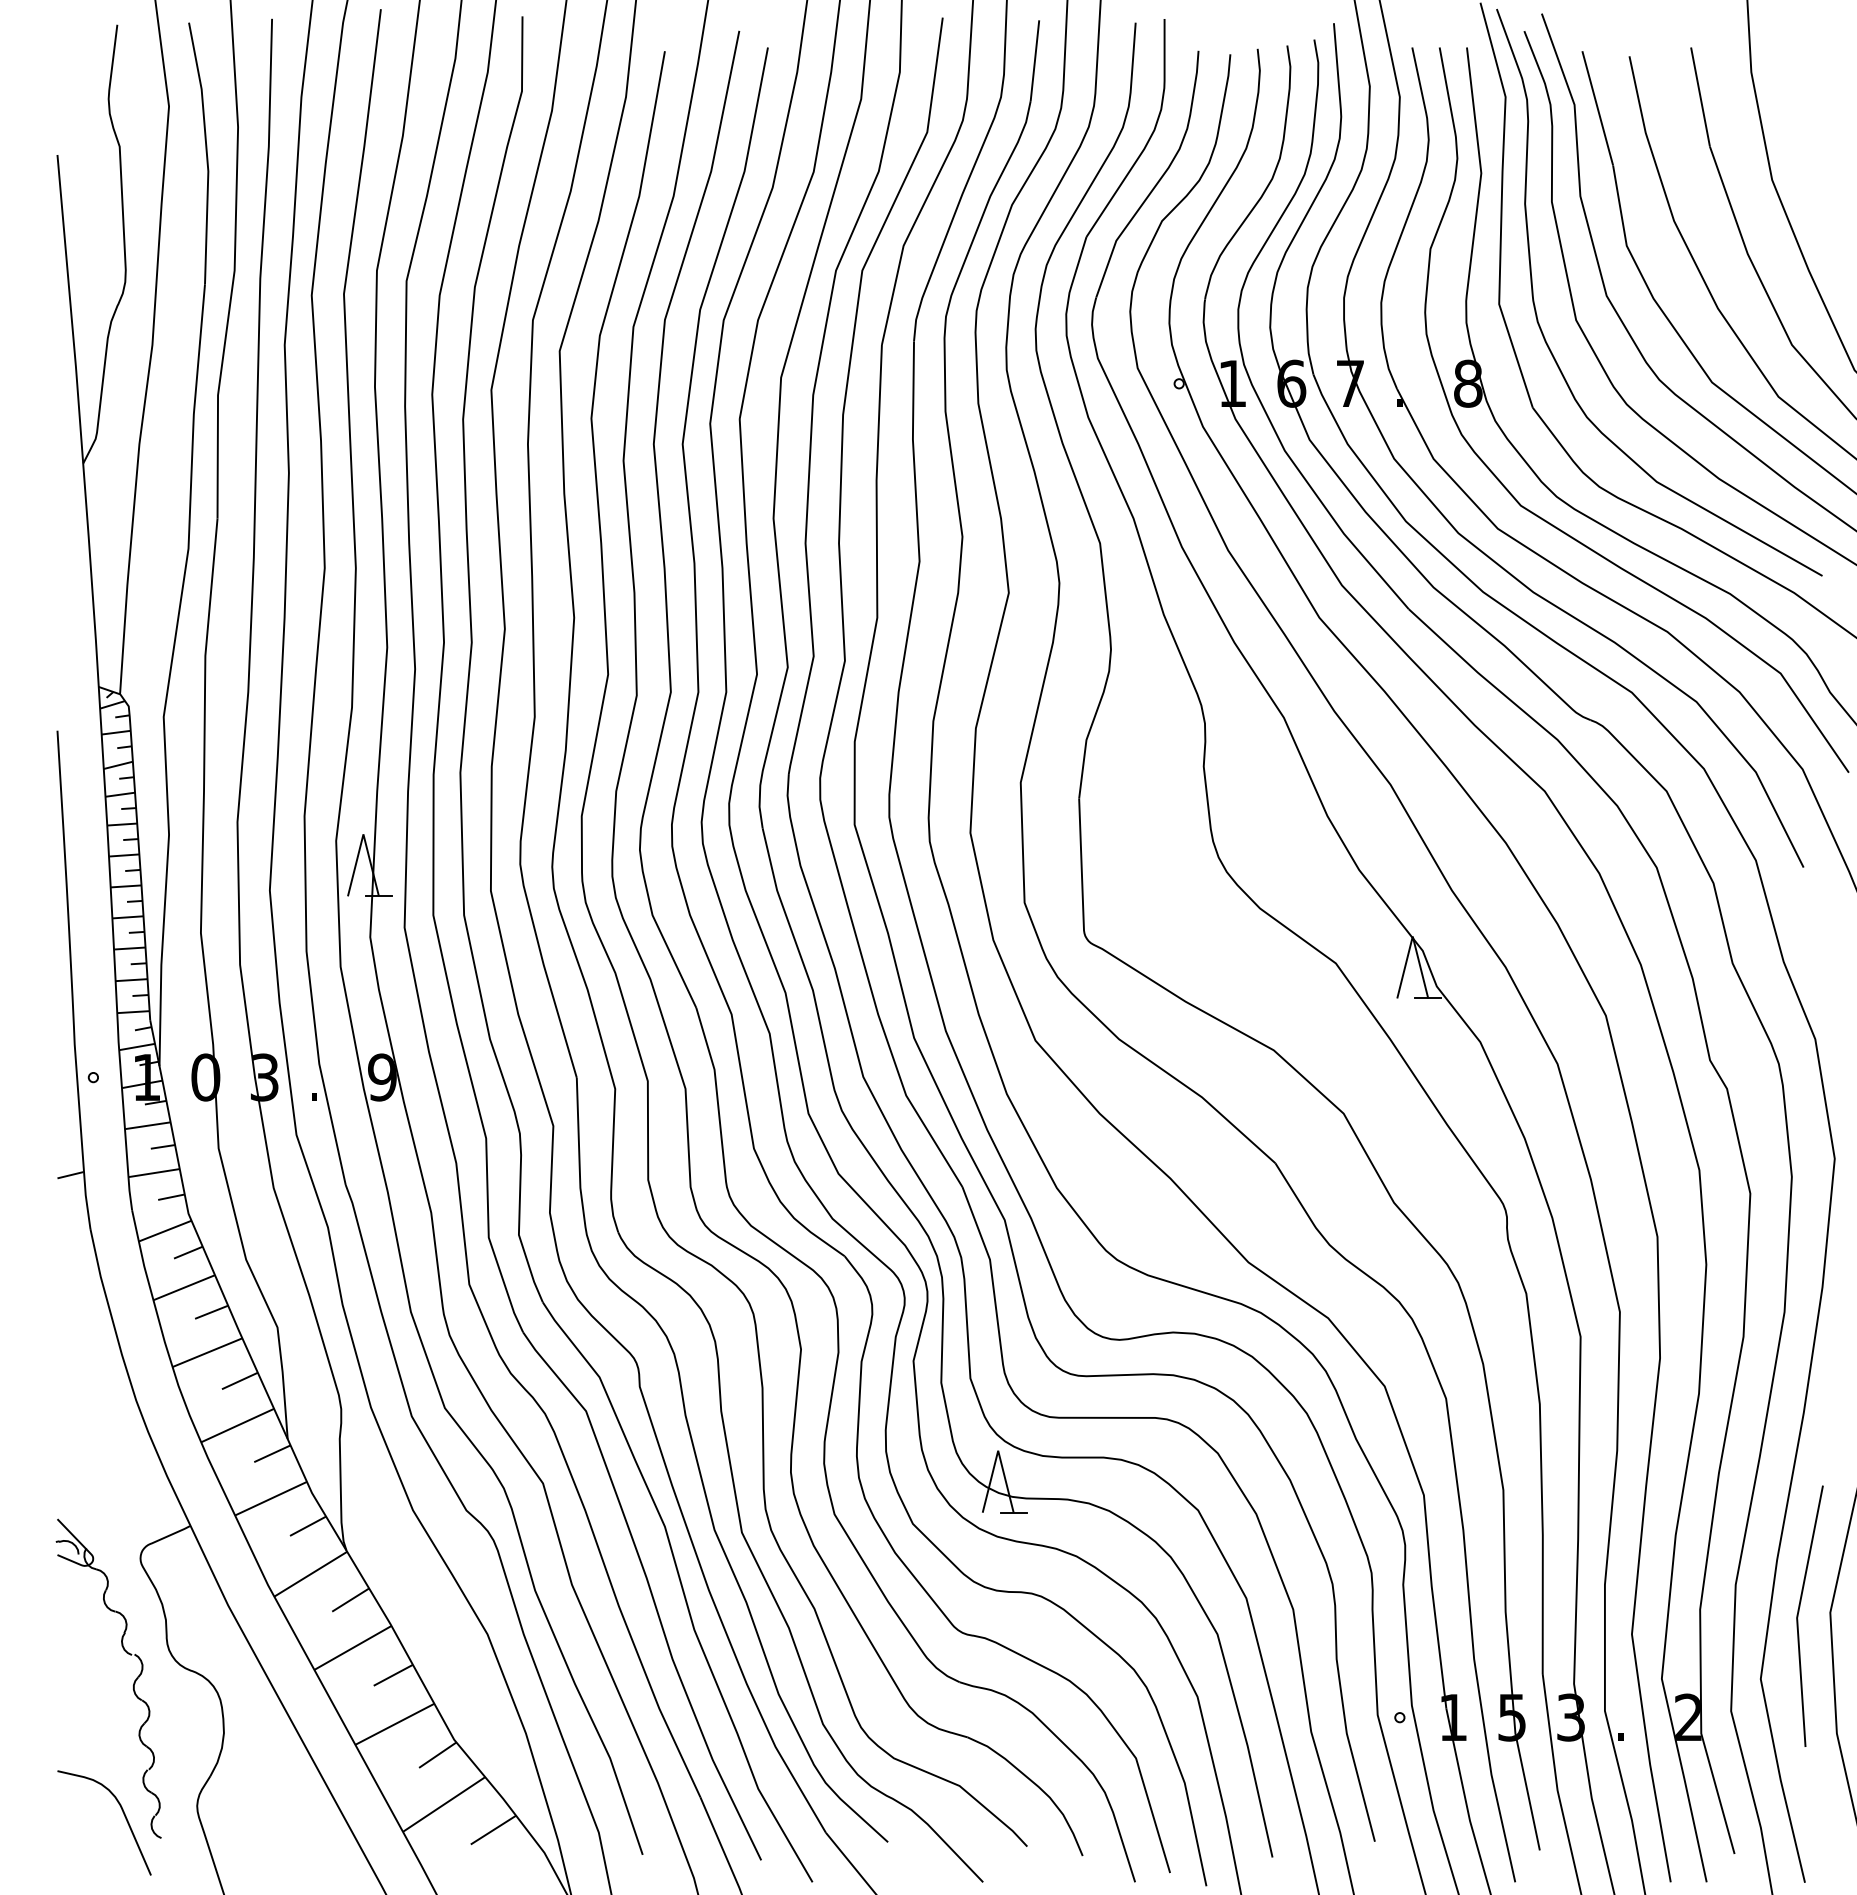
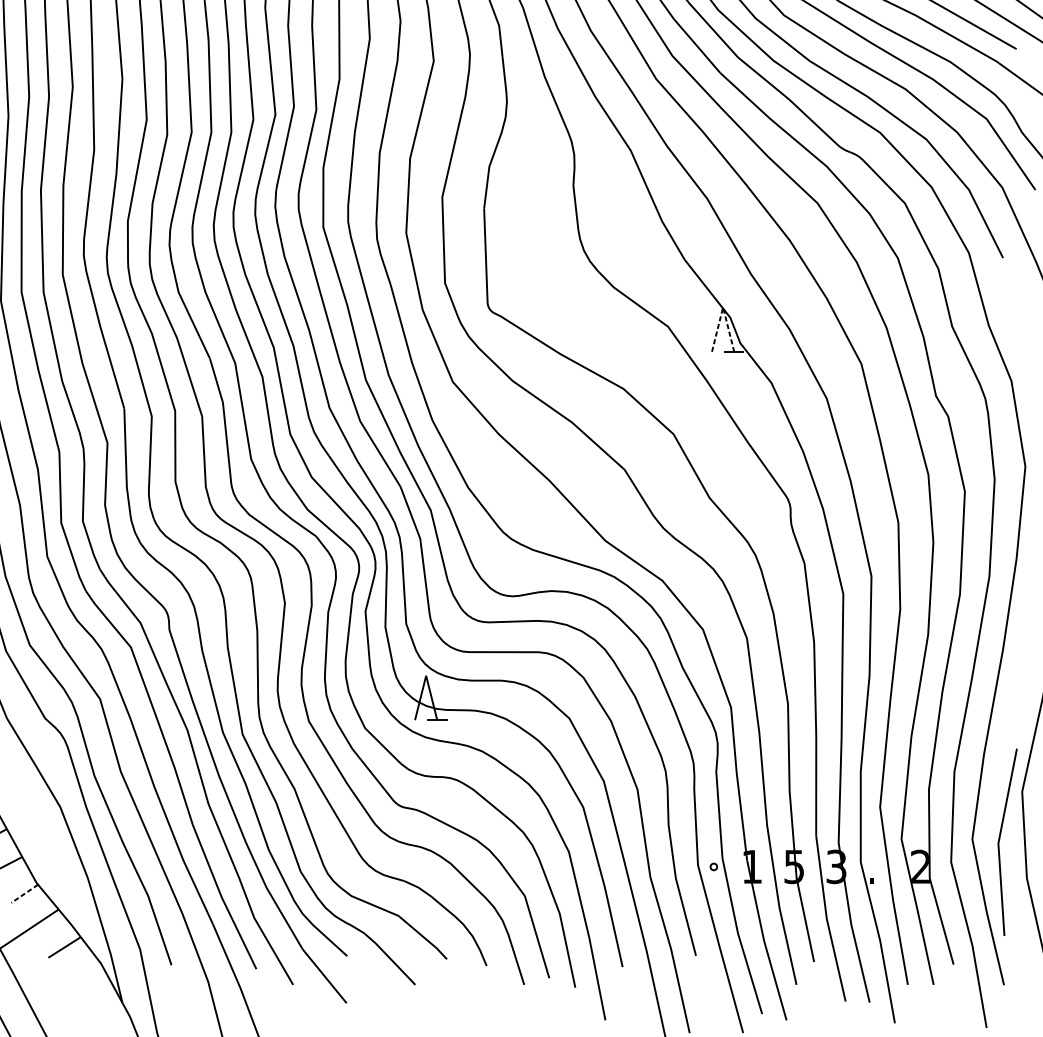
line: (1412, 936) -> (722, 307), solid -> dashed
line: (1799, 1612) -> (1000, 839), moved
line: (437, 1755) -> (24, 894), solid -> dashed

